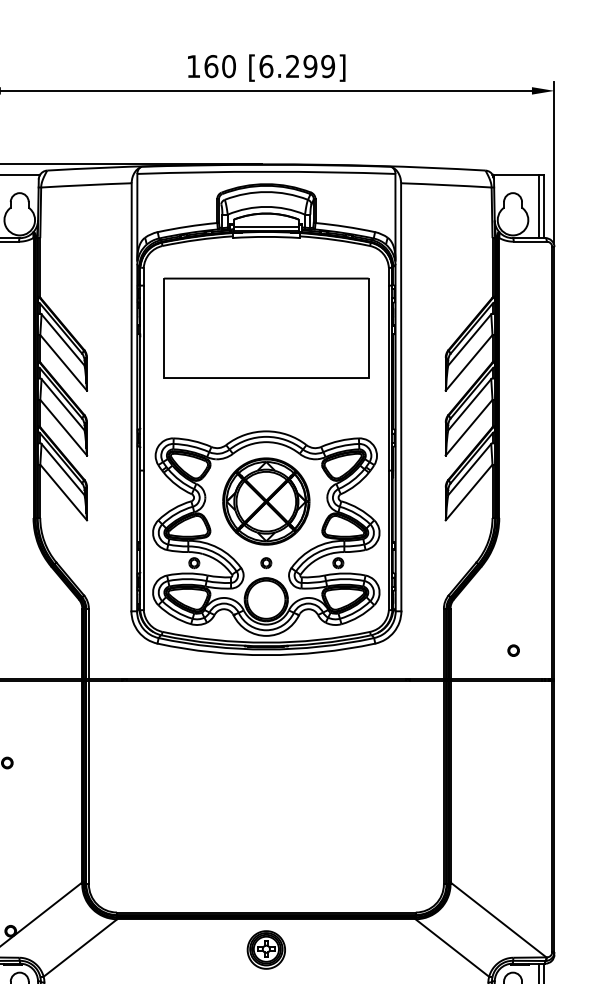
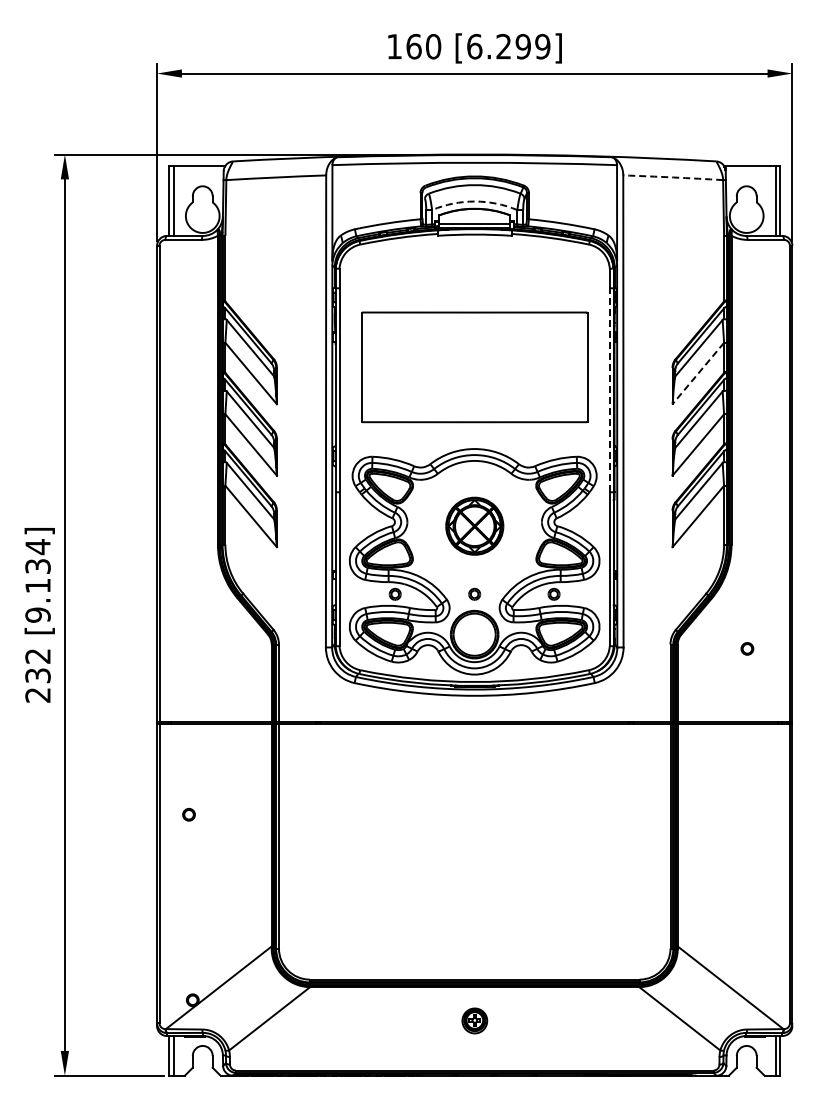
arc: (446, 185) -> (673, 177), solid -> dashed
arc: (266, 206) -> (474, 201), solid -> dashed
part: (266, 328) -> (474, 367), moved
line: (468, 362) -> (697, 373), solid -> dashed
line: (388, 377) -> (609, 389), solid -> dashed
part: (266, 500) -> (474, 525), size x0.6
part: (513, 650) -> (747, 648), moved
part: (266, 949) -> (474, 1020), size x0.6

